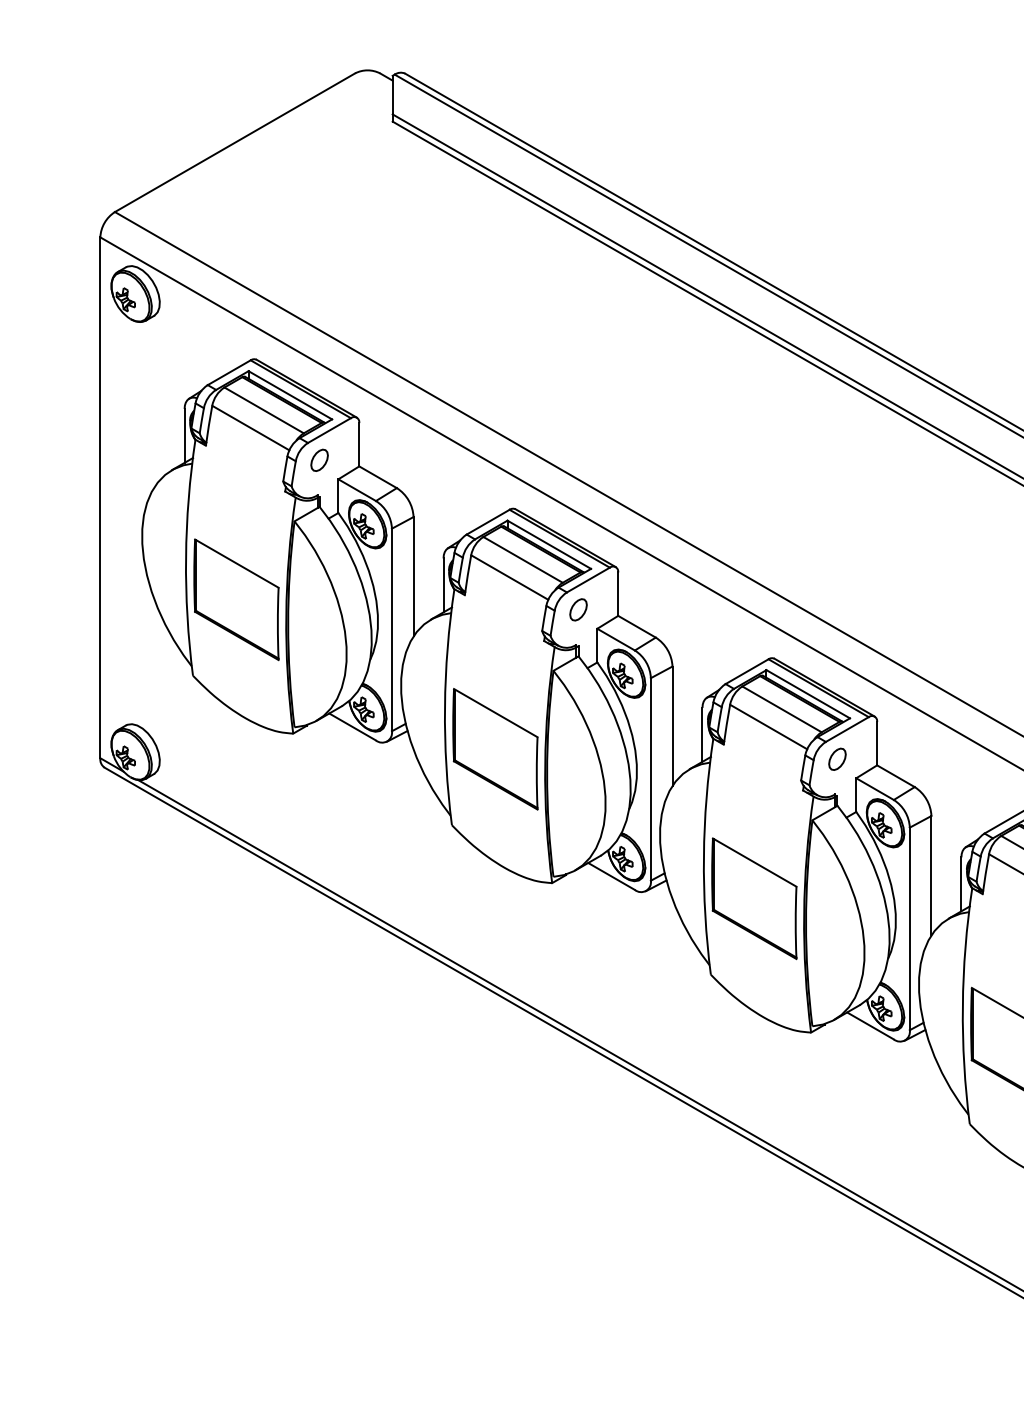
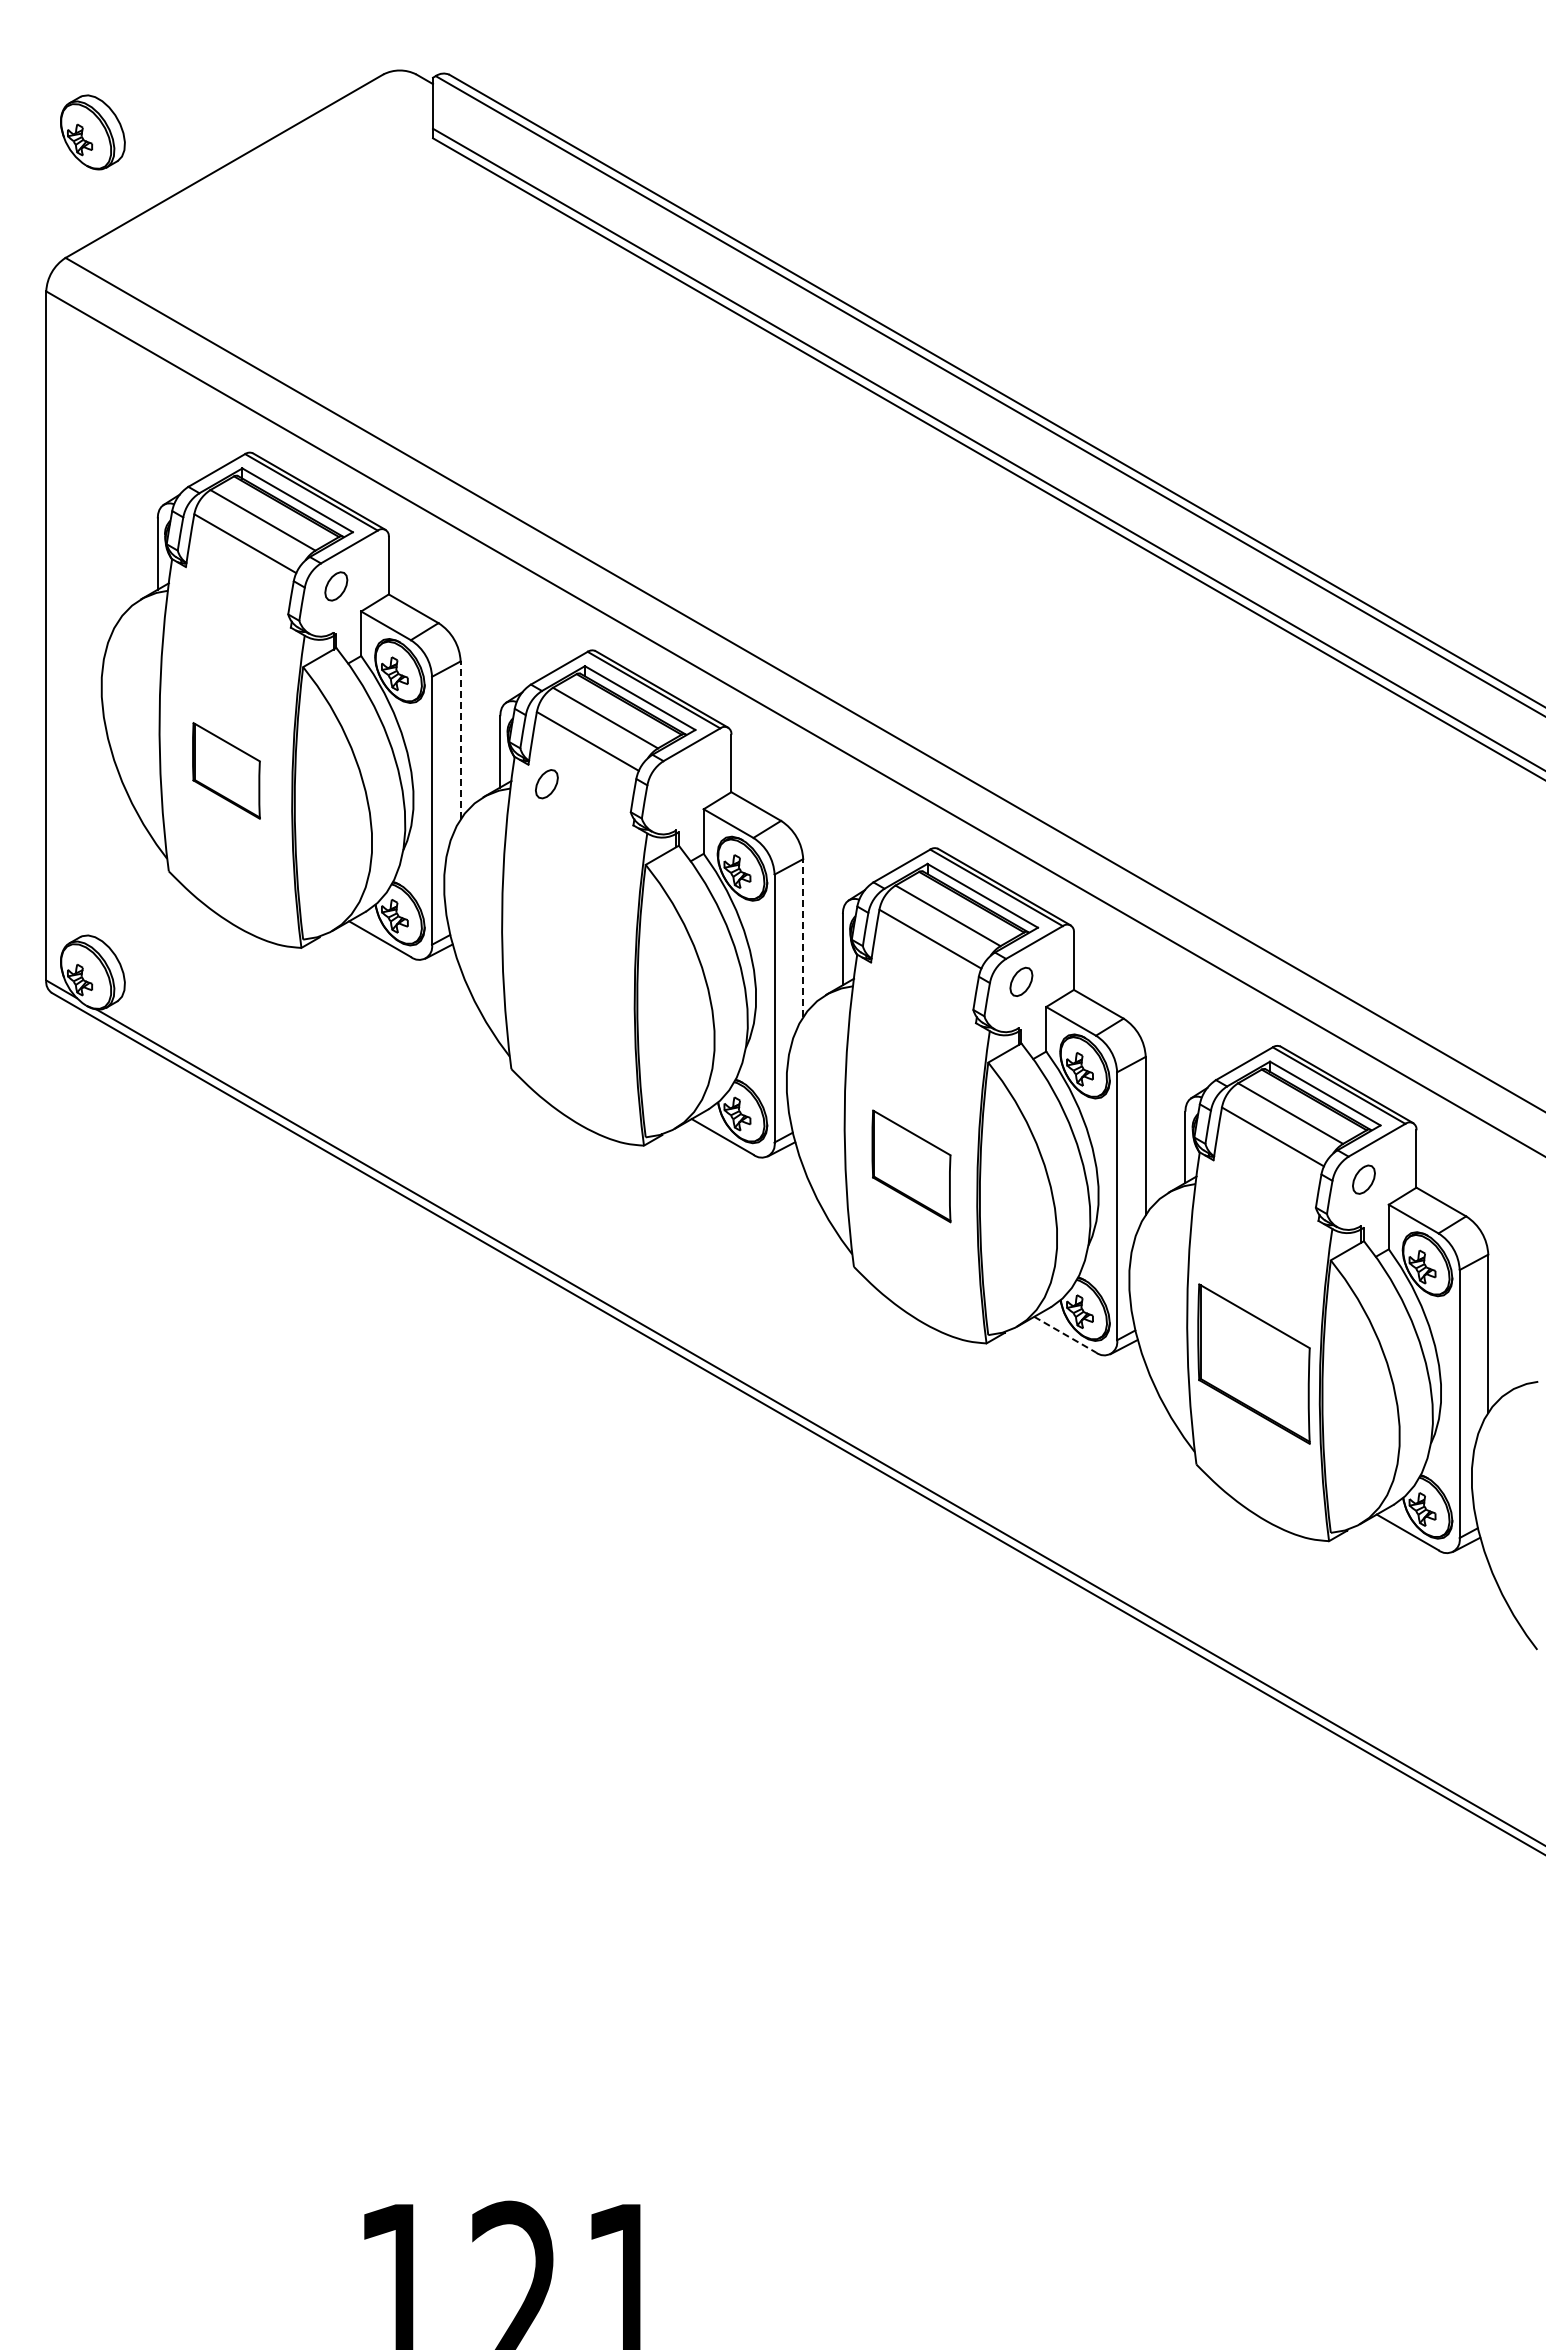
part: (135, 294) -> (92, 132), moved
line: (413, 576) -> (460, 740), solid -> dashed
part: (236, 599) -> (226, 770), size x0.6
part: (578, 610) -> (546, 784), moved
line: (672, 726) -> (803, 938), solid -> dashed
part: (495, 749) -> (568, 968), removed
part: (754, 898) -> (911, 1166), size x0.7
line: (870, 1025) -> (1065, 1334), solid -> dashed

